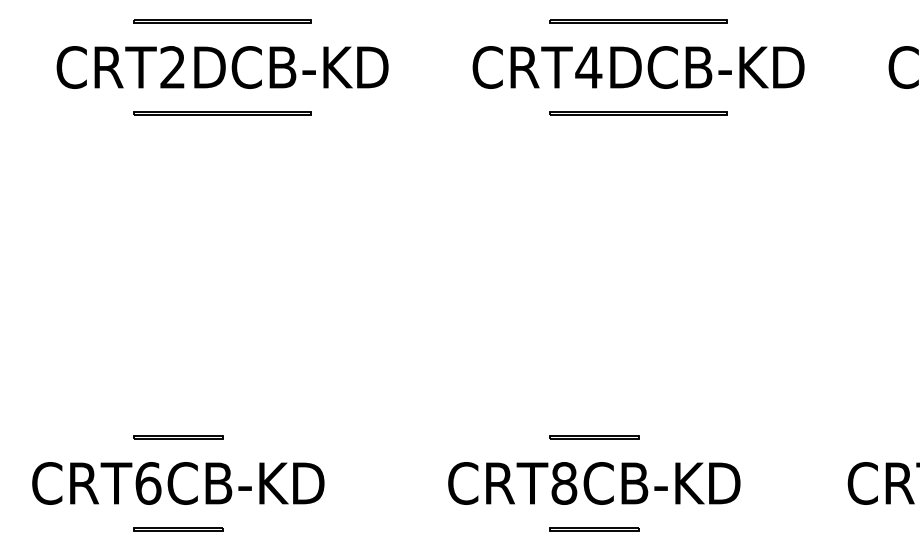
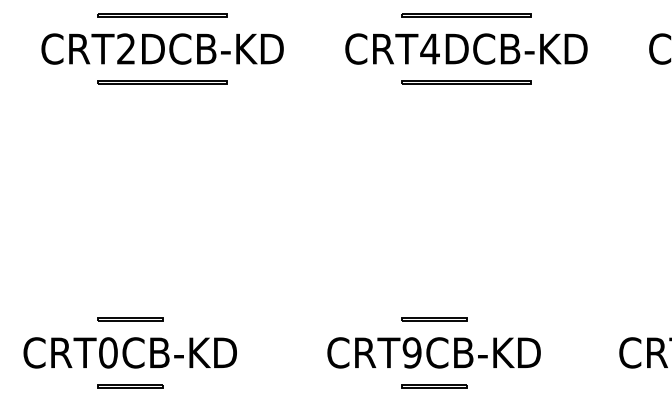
text: (148, 483) -> (108, 352), CRT6CB-KD -> CRT0CB-KD
text: (564, 483) -> (412, 352), CRT8CB-KD -> CRT9CB-KD

